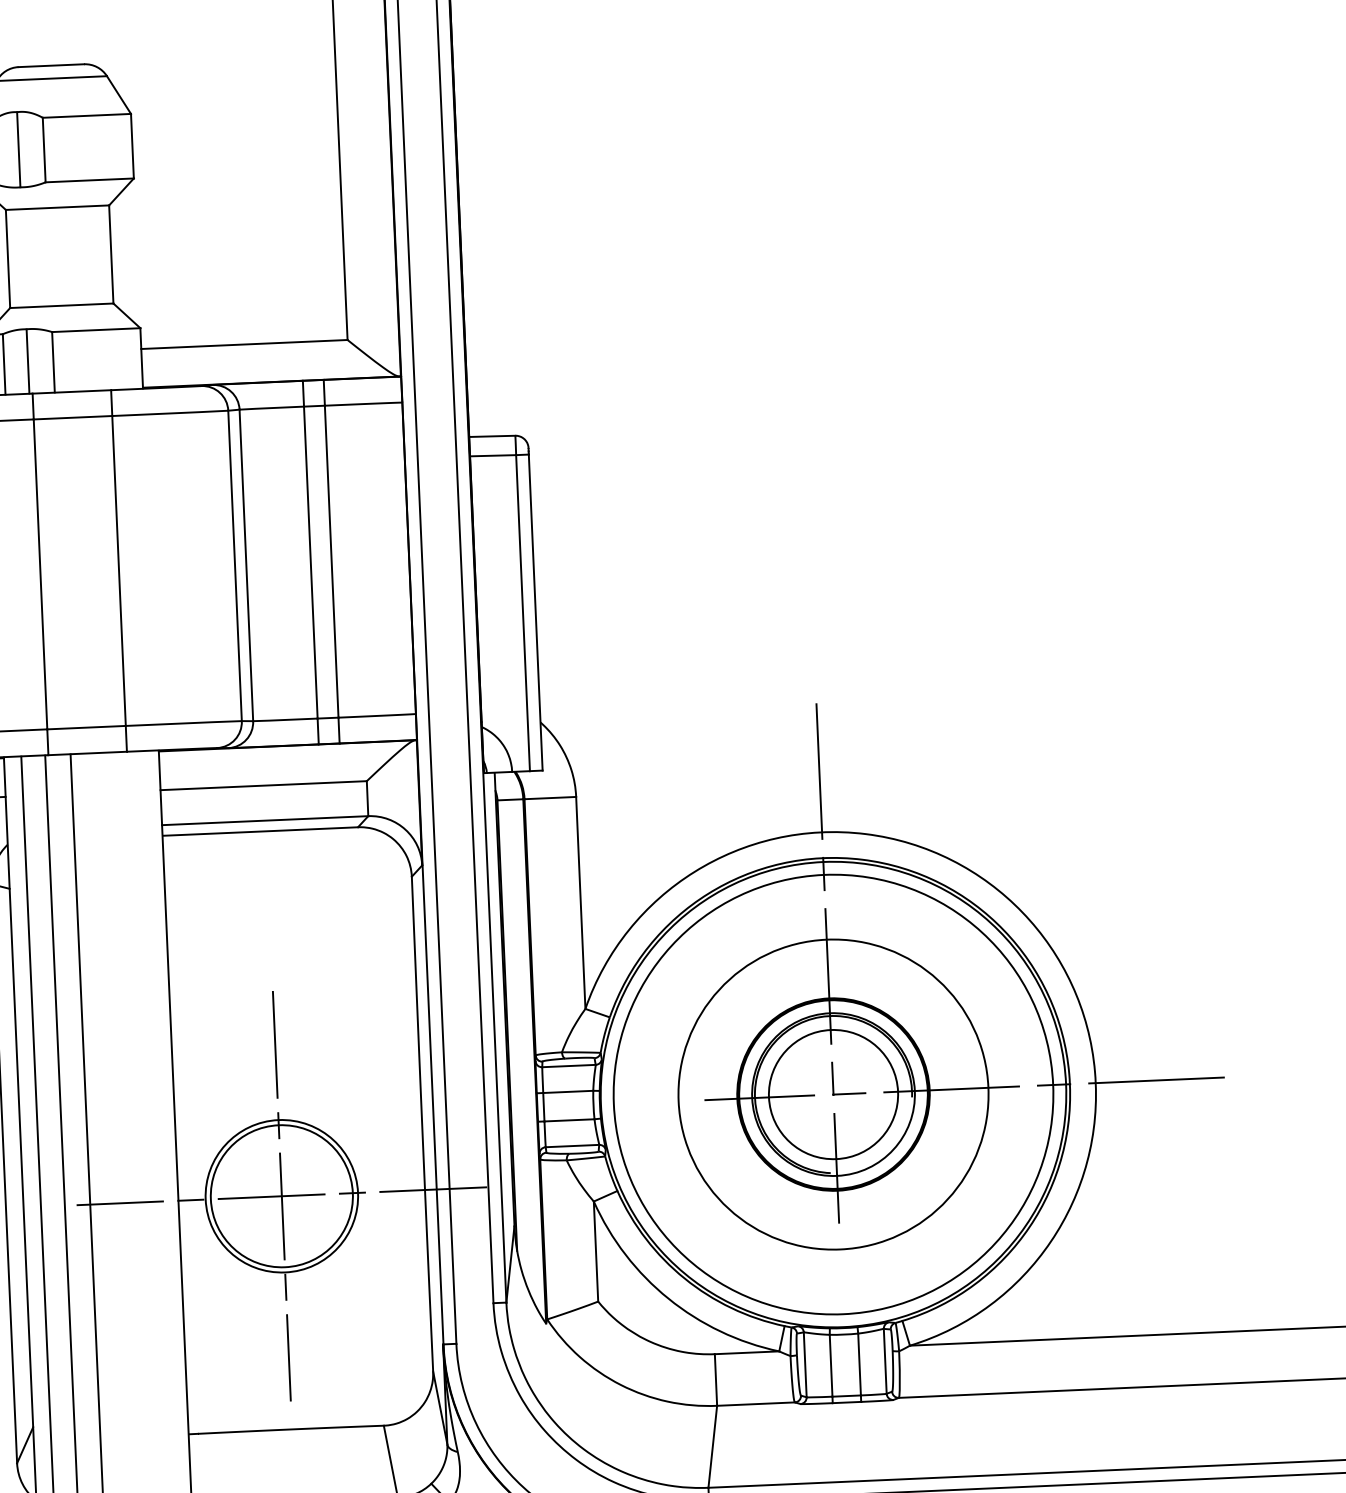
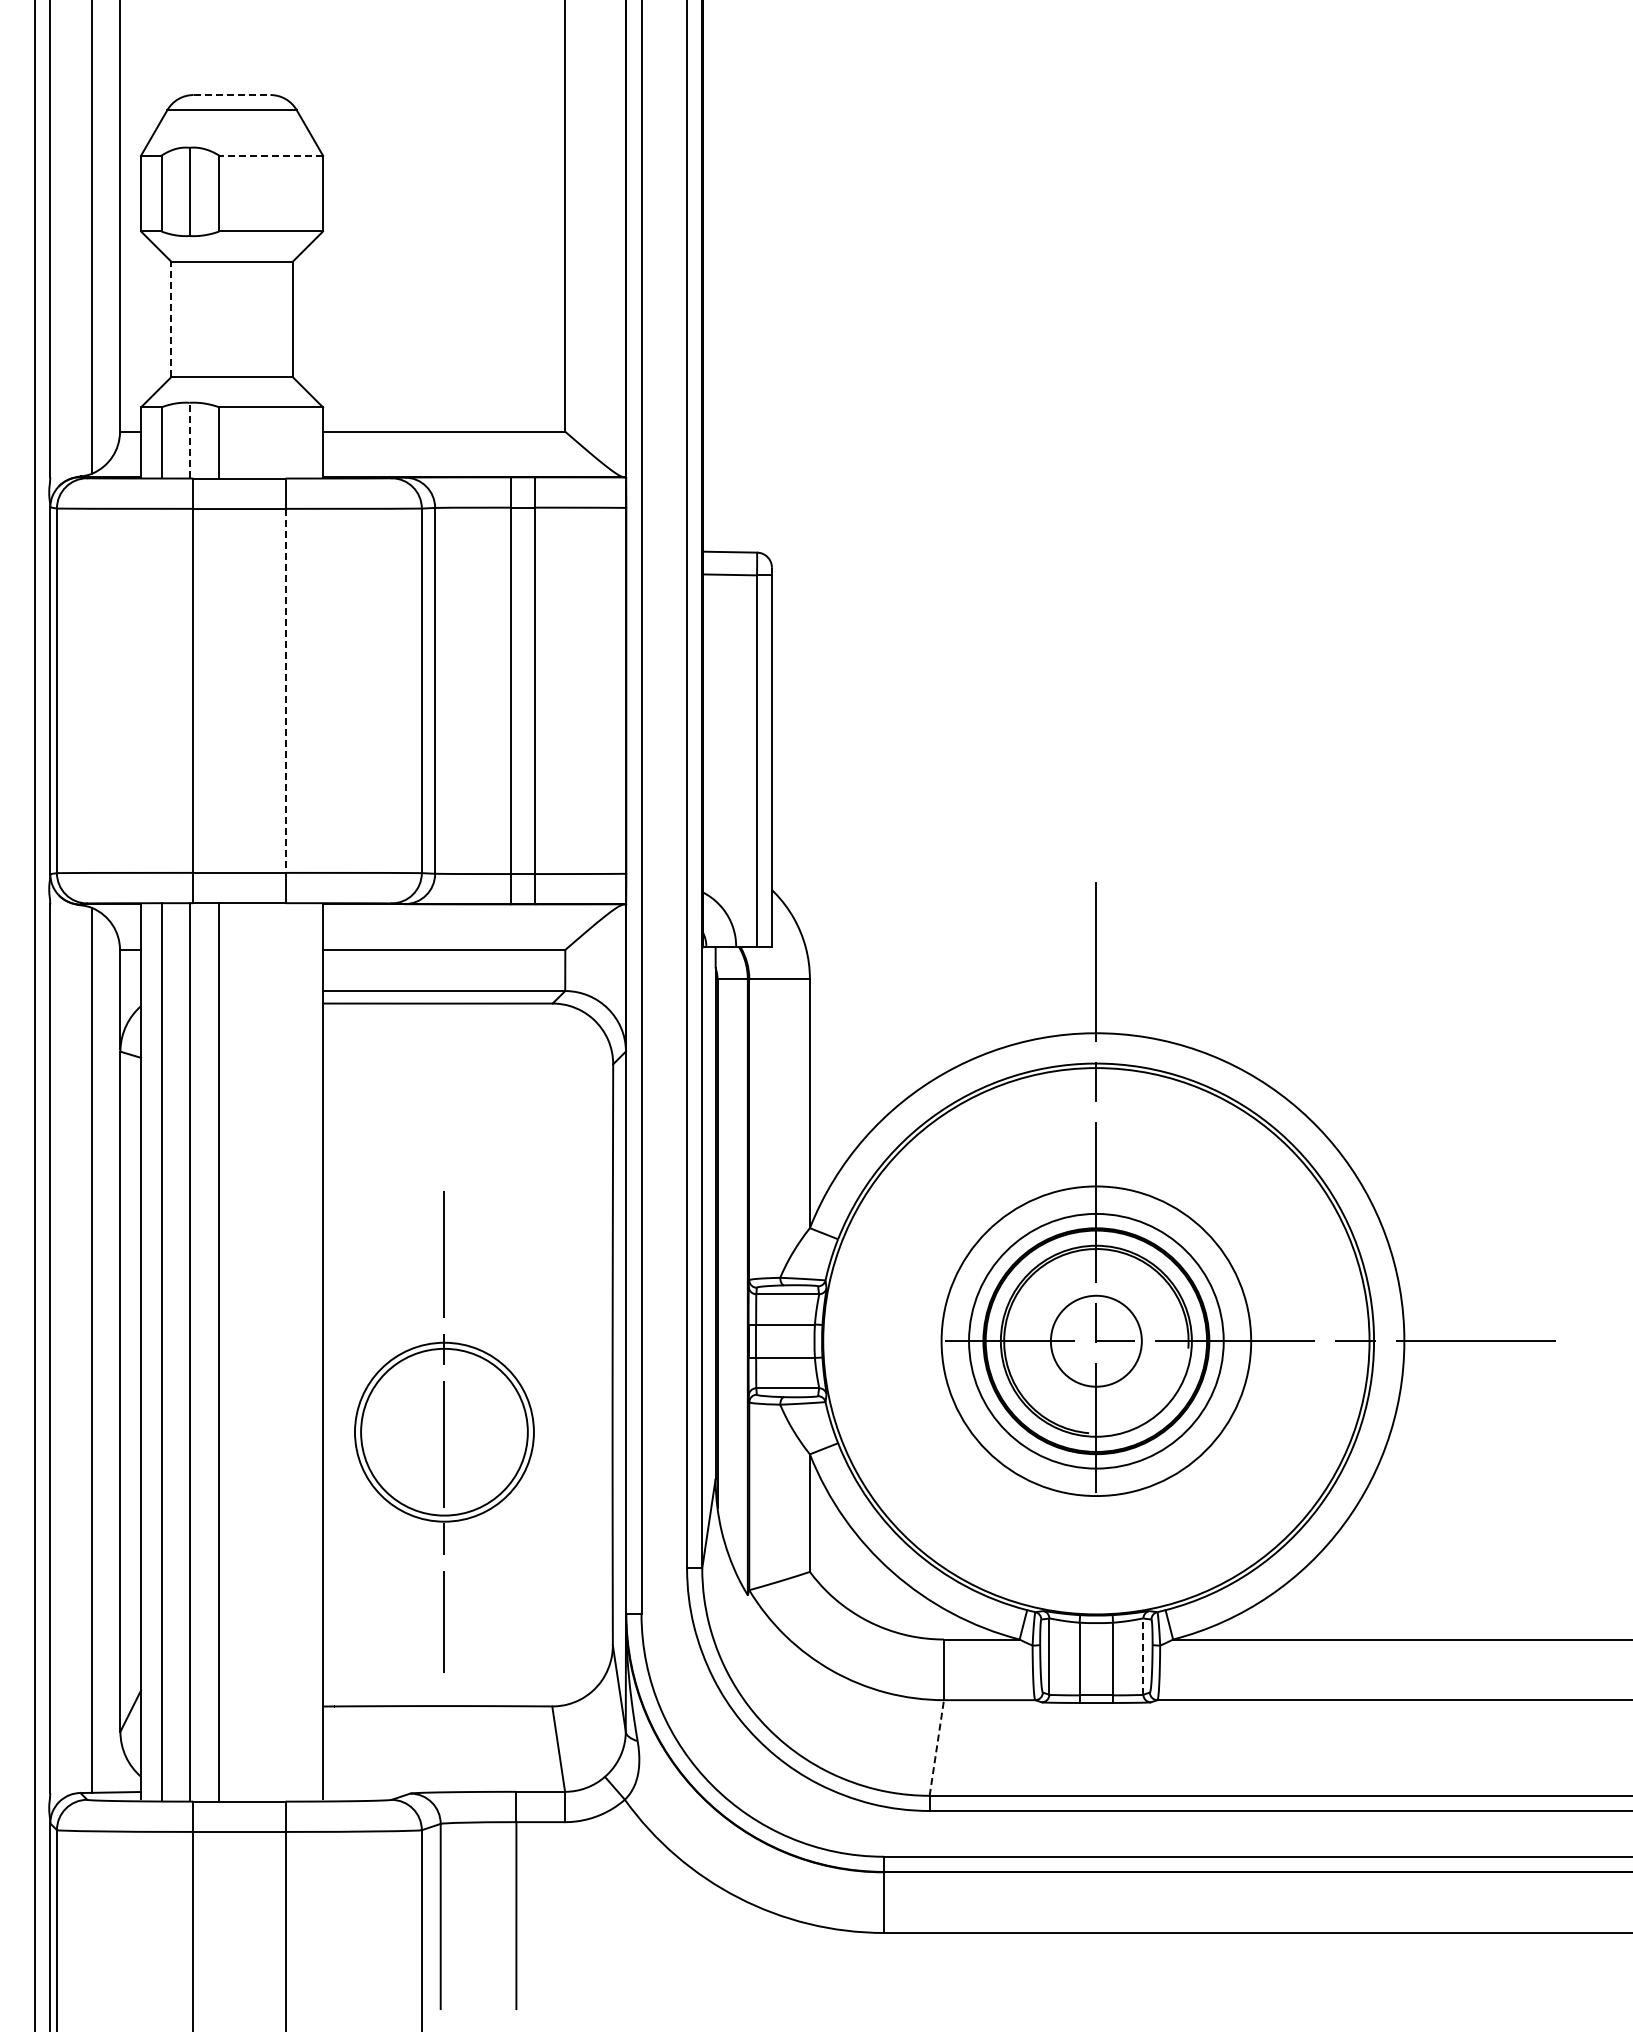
line: (51, 66) -> (232, 95), solid -> dashed
line: (87, 115) -> (271, 155), solid -> dashed
line: (8, 259) -> (171, 319), solid -> dashed
line: (27, 361) -> (189, 440), solid -> dashed
line: (118, 571) -> (285, 691), solid -> dashed
circle: (833, 1094) -> (1096, 1341), size x0.6
circle: (833, 1094) -> (1096, 1341), size x0.6
circle: (833, 1094) -> (1096, 1341), size x0.7
line: (281, 1196) -> (444, 1432), removed
line: (885, 1361) -> (1143, 1656), solid -> dashed
line: (712, 1446) -> (936, 1747), solid -> dashed

